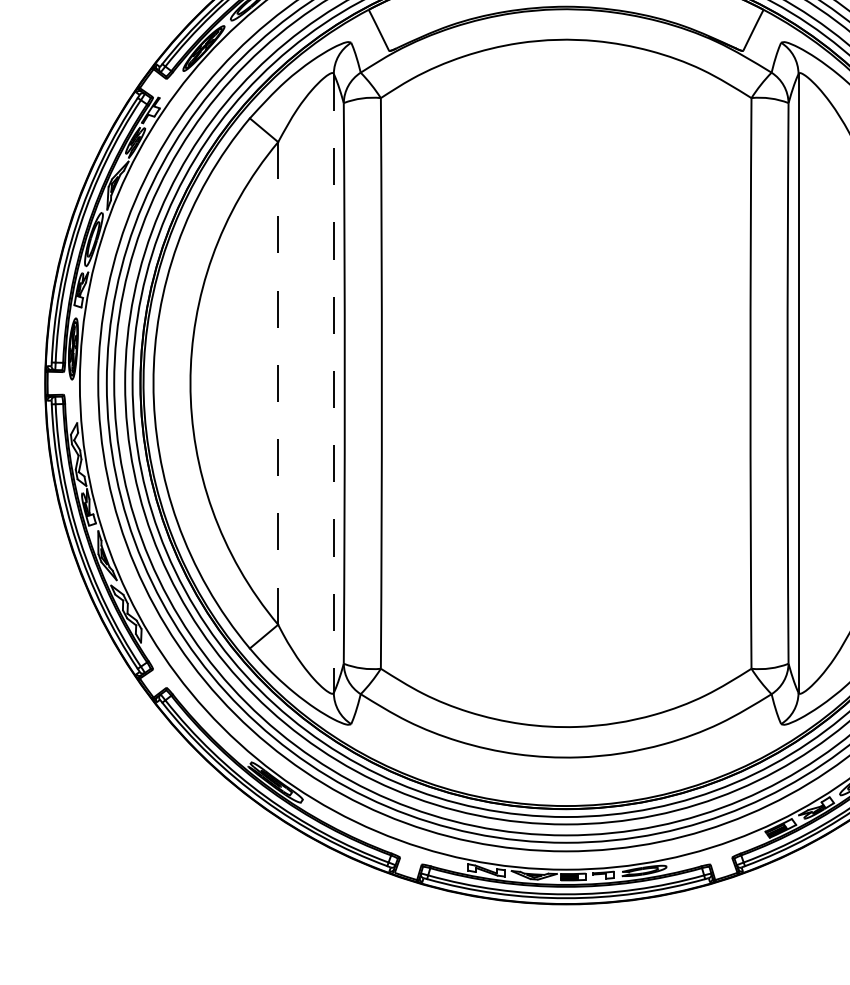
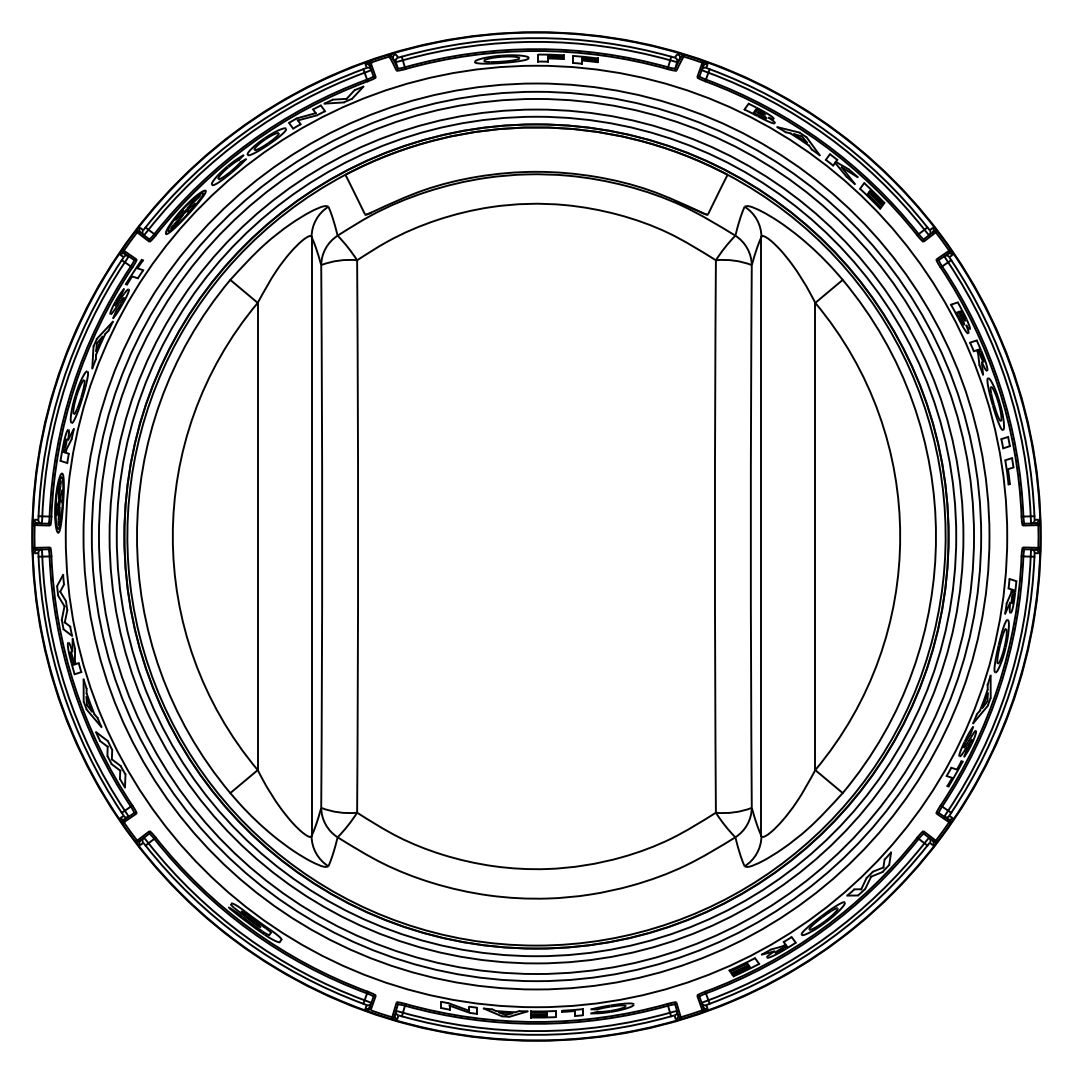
line: (277, 383) -> (257, 536), dashed -> solid
line: (333, 383) -> (311, 536), dashed -> solid

